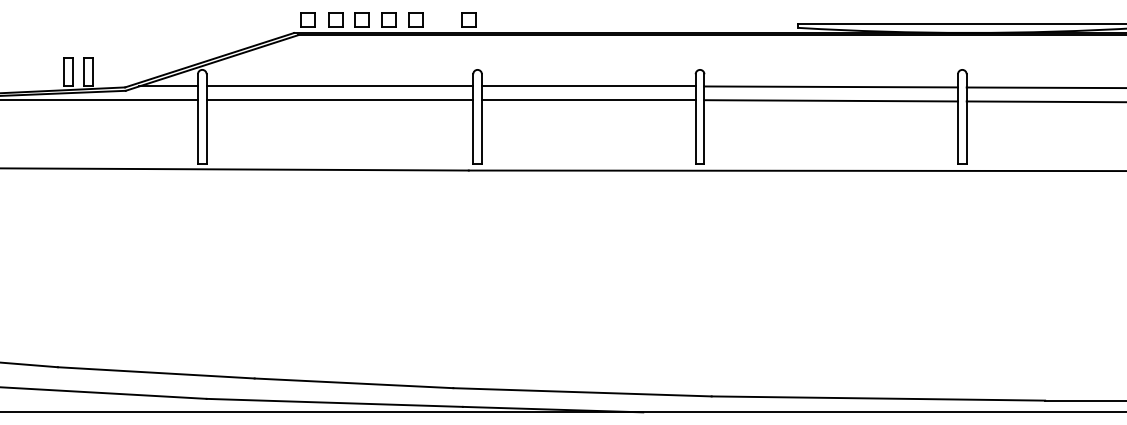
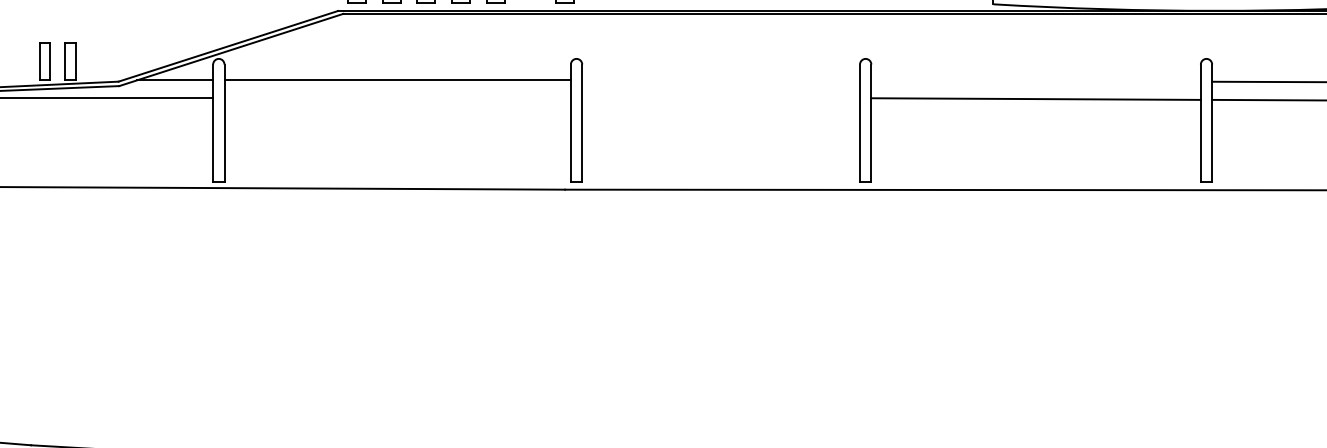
line: (588, 86) -> (720, 80), removed
line: (830, 86) -> (1035, 80), removed
line: (339, 100) -> (397, 98), removed
line: (588, 100) -> (720, 98), removed

